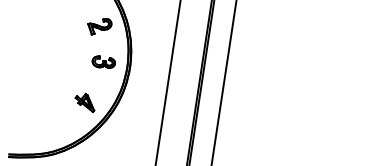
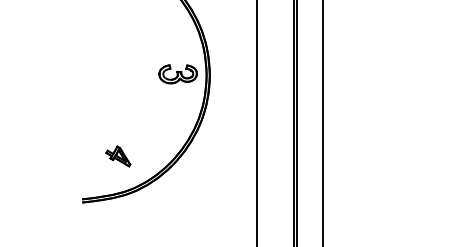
part: (99, 26) -> (166, 32), removed
part: (103, 61) -> (177, 73), size x1.4
part: (85, 102) -> (118, 156), moved

